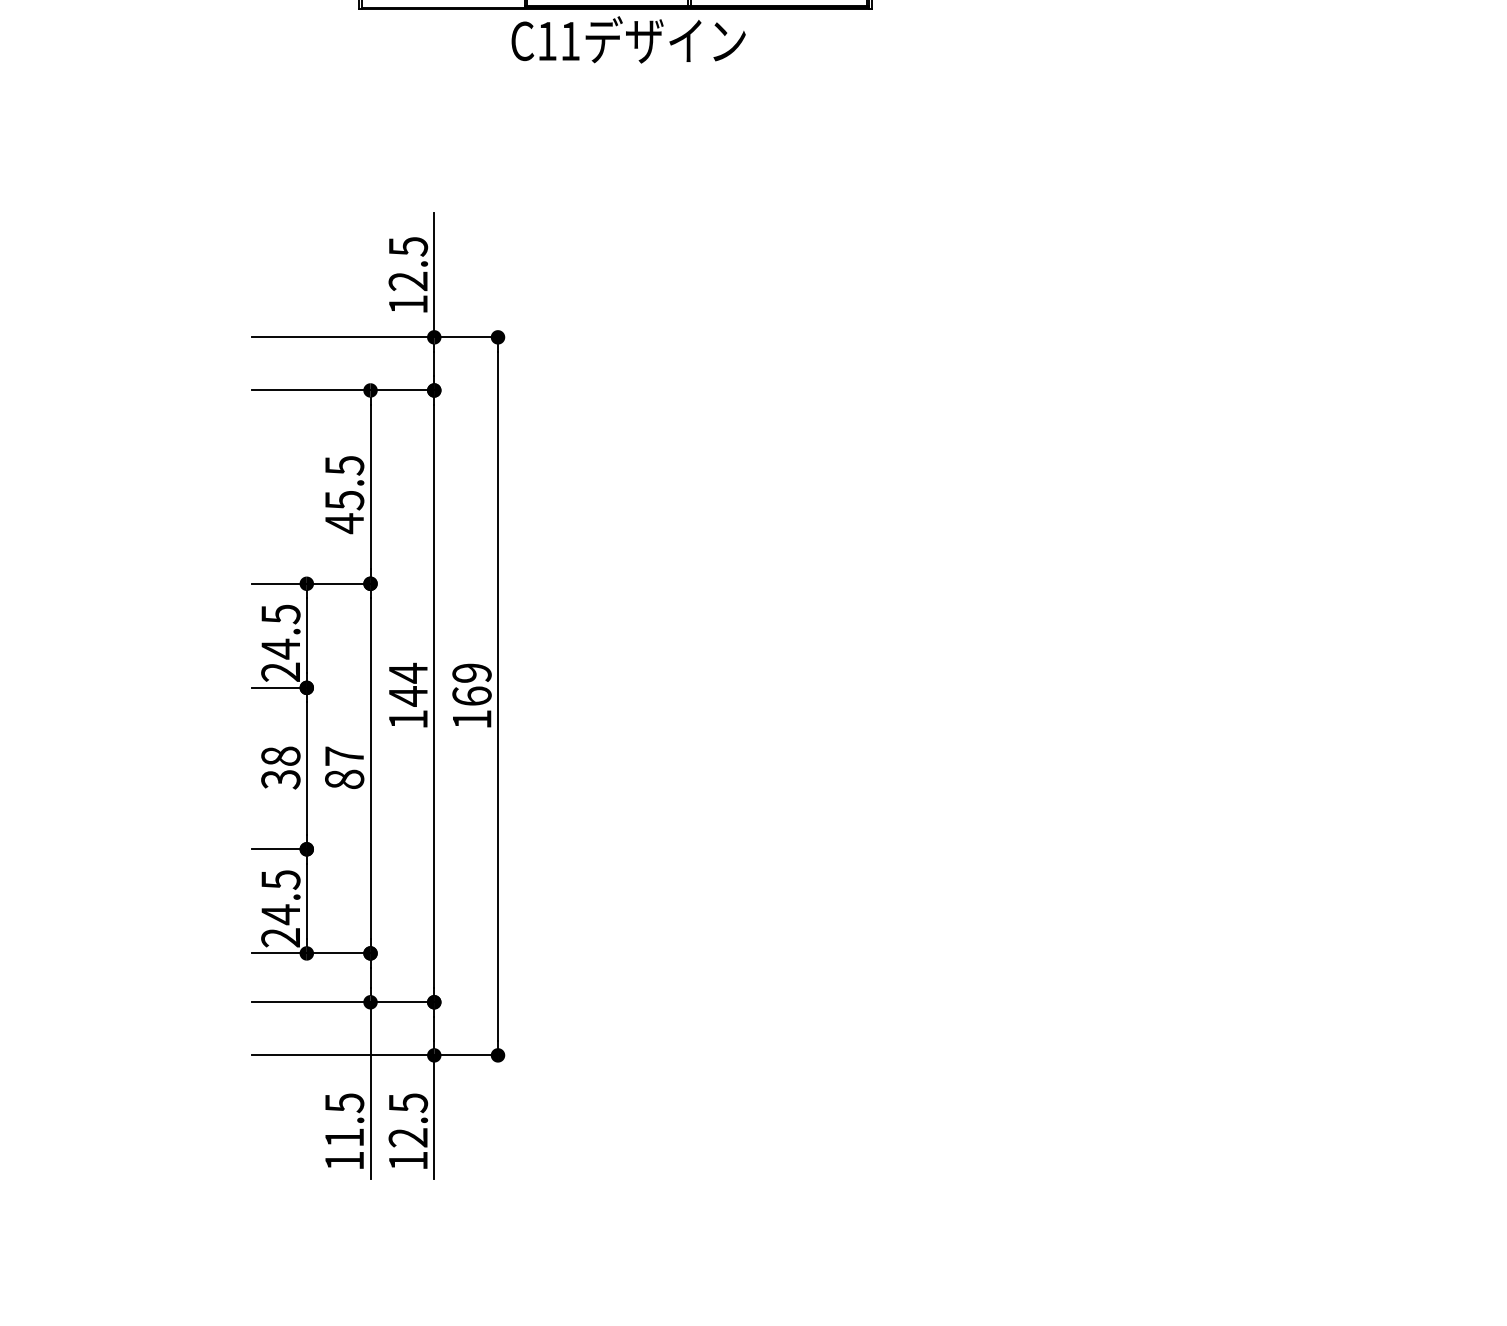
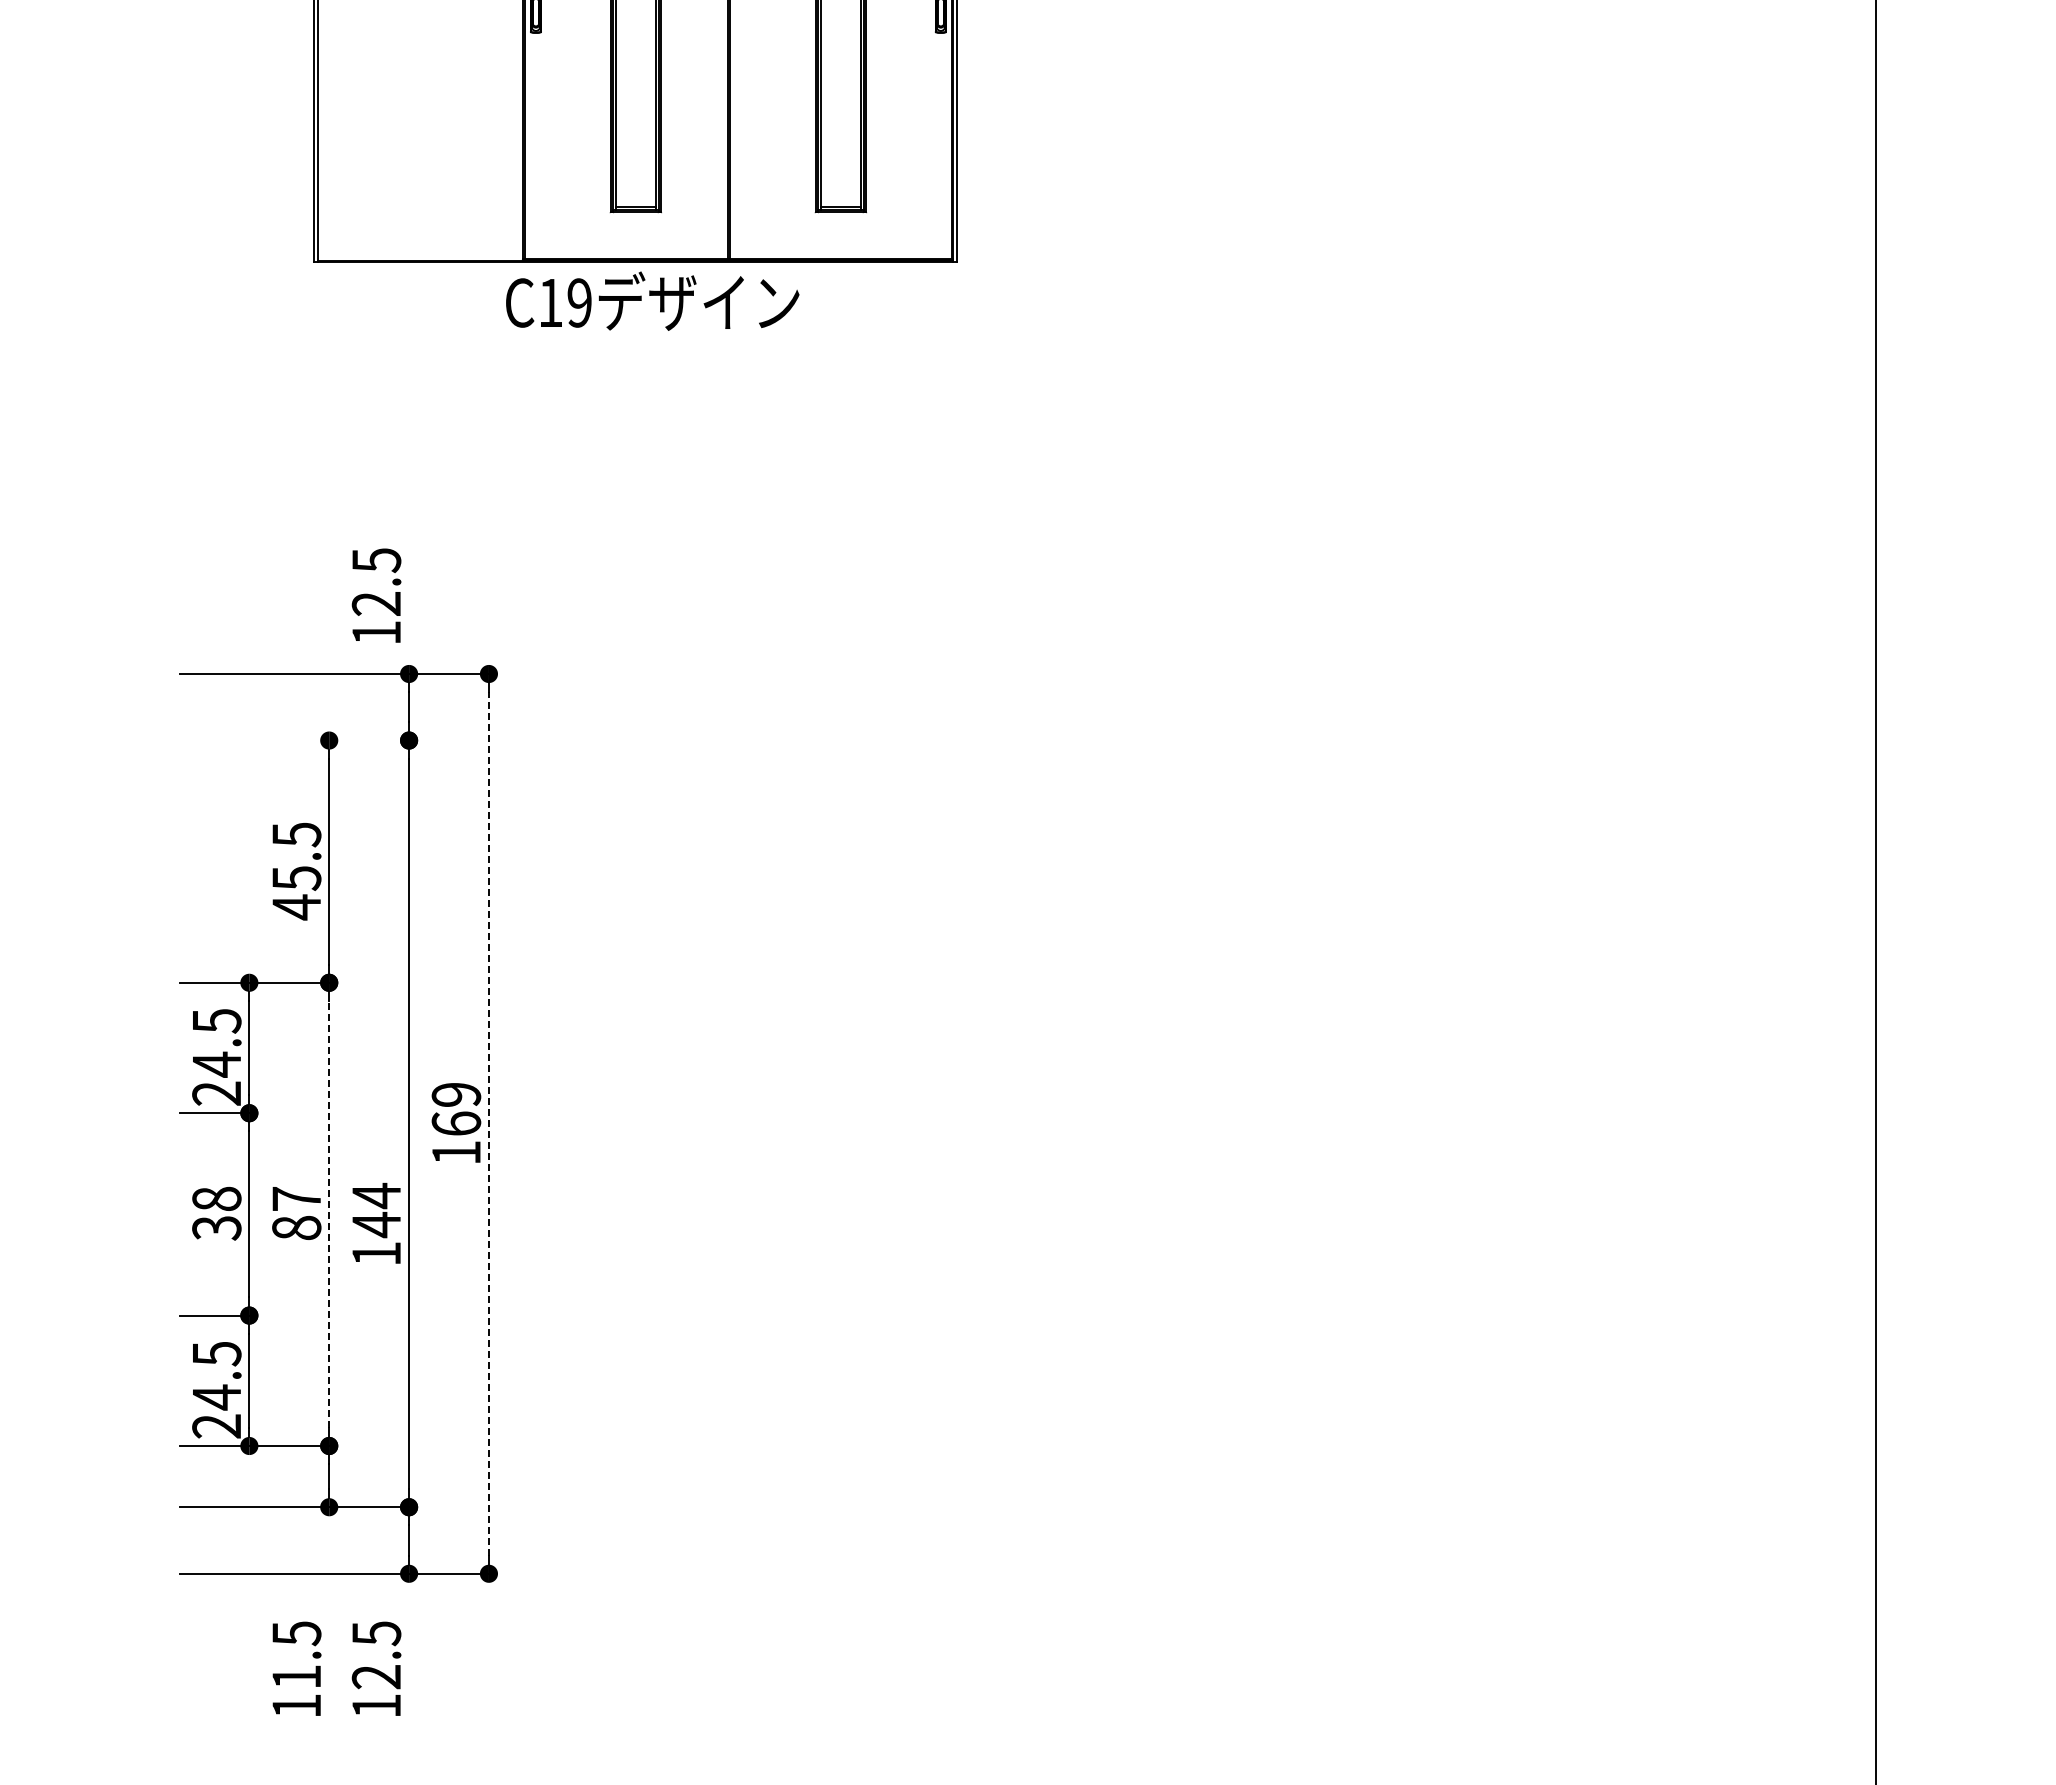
text: (570, 40) -> (579, 302), C11 -> C19
line: (434, 275) -> (409, 596), removed
line: (345, 390) -> (297, 740), removed
text: (408, 695) -> (376, 1223), moved
line: (497, 696) -> (488, 1123), solid -> dashed
line: (370, 768) -> (329, 1214), solid -> dashed
line: (370, 1091) -> (329, 1618), removed
line: (434, 1117) -> (409, 1651), removed

